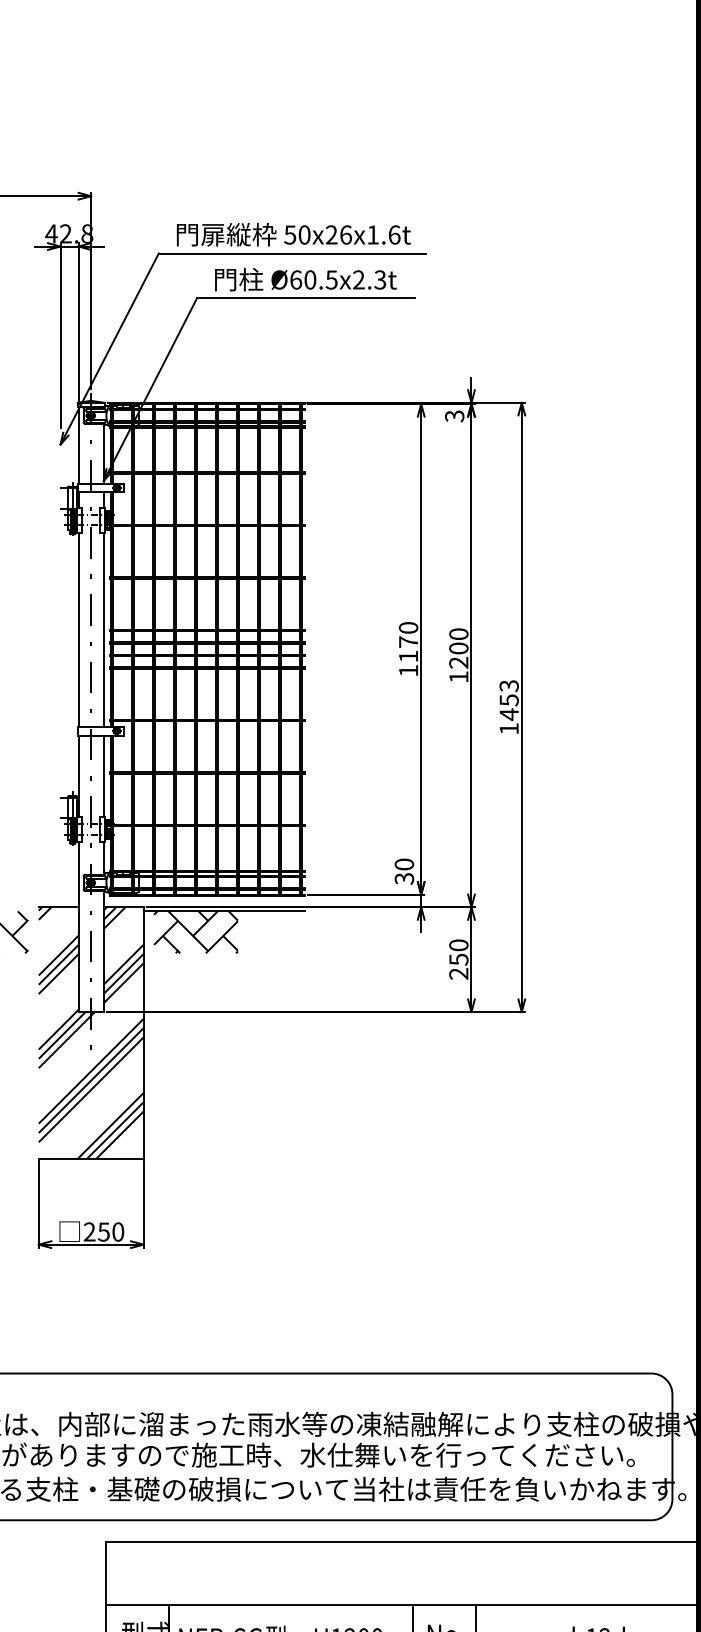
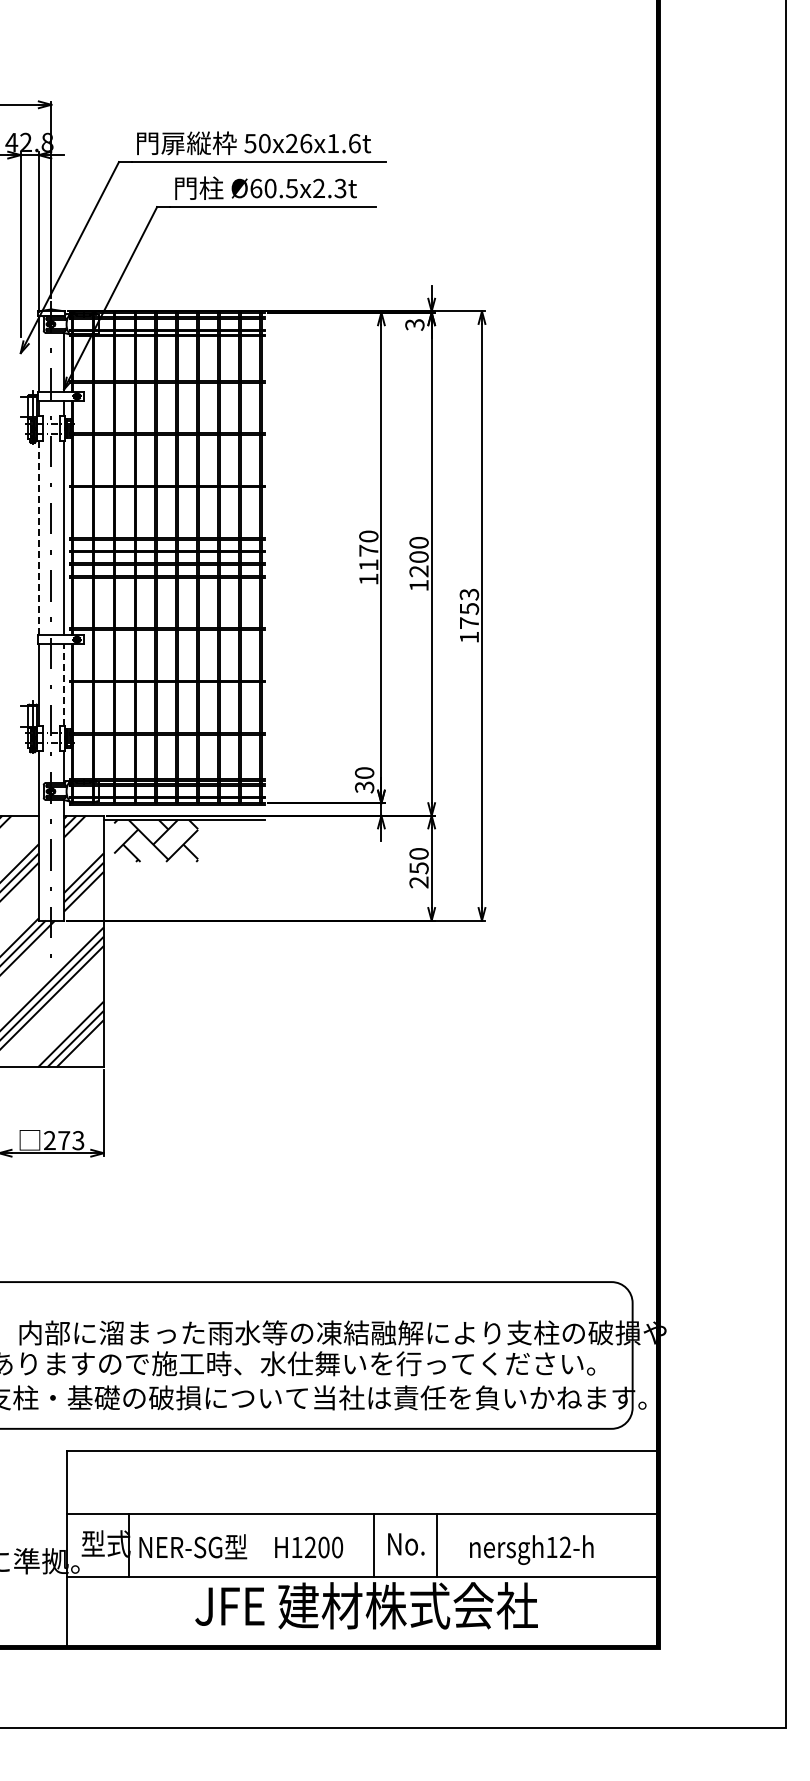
line: (78, 629) -> (38, 538), solid -> dashed
text: (509, 713) -> (469, 622), 1453 -> 1753
line: (104, 775) -> (64, 684), solid -> dashed
text: (111, 1231) -> (71, 1140), 250 -> 273

